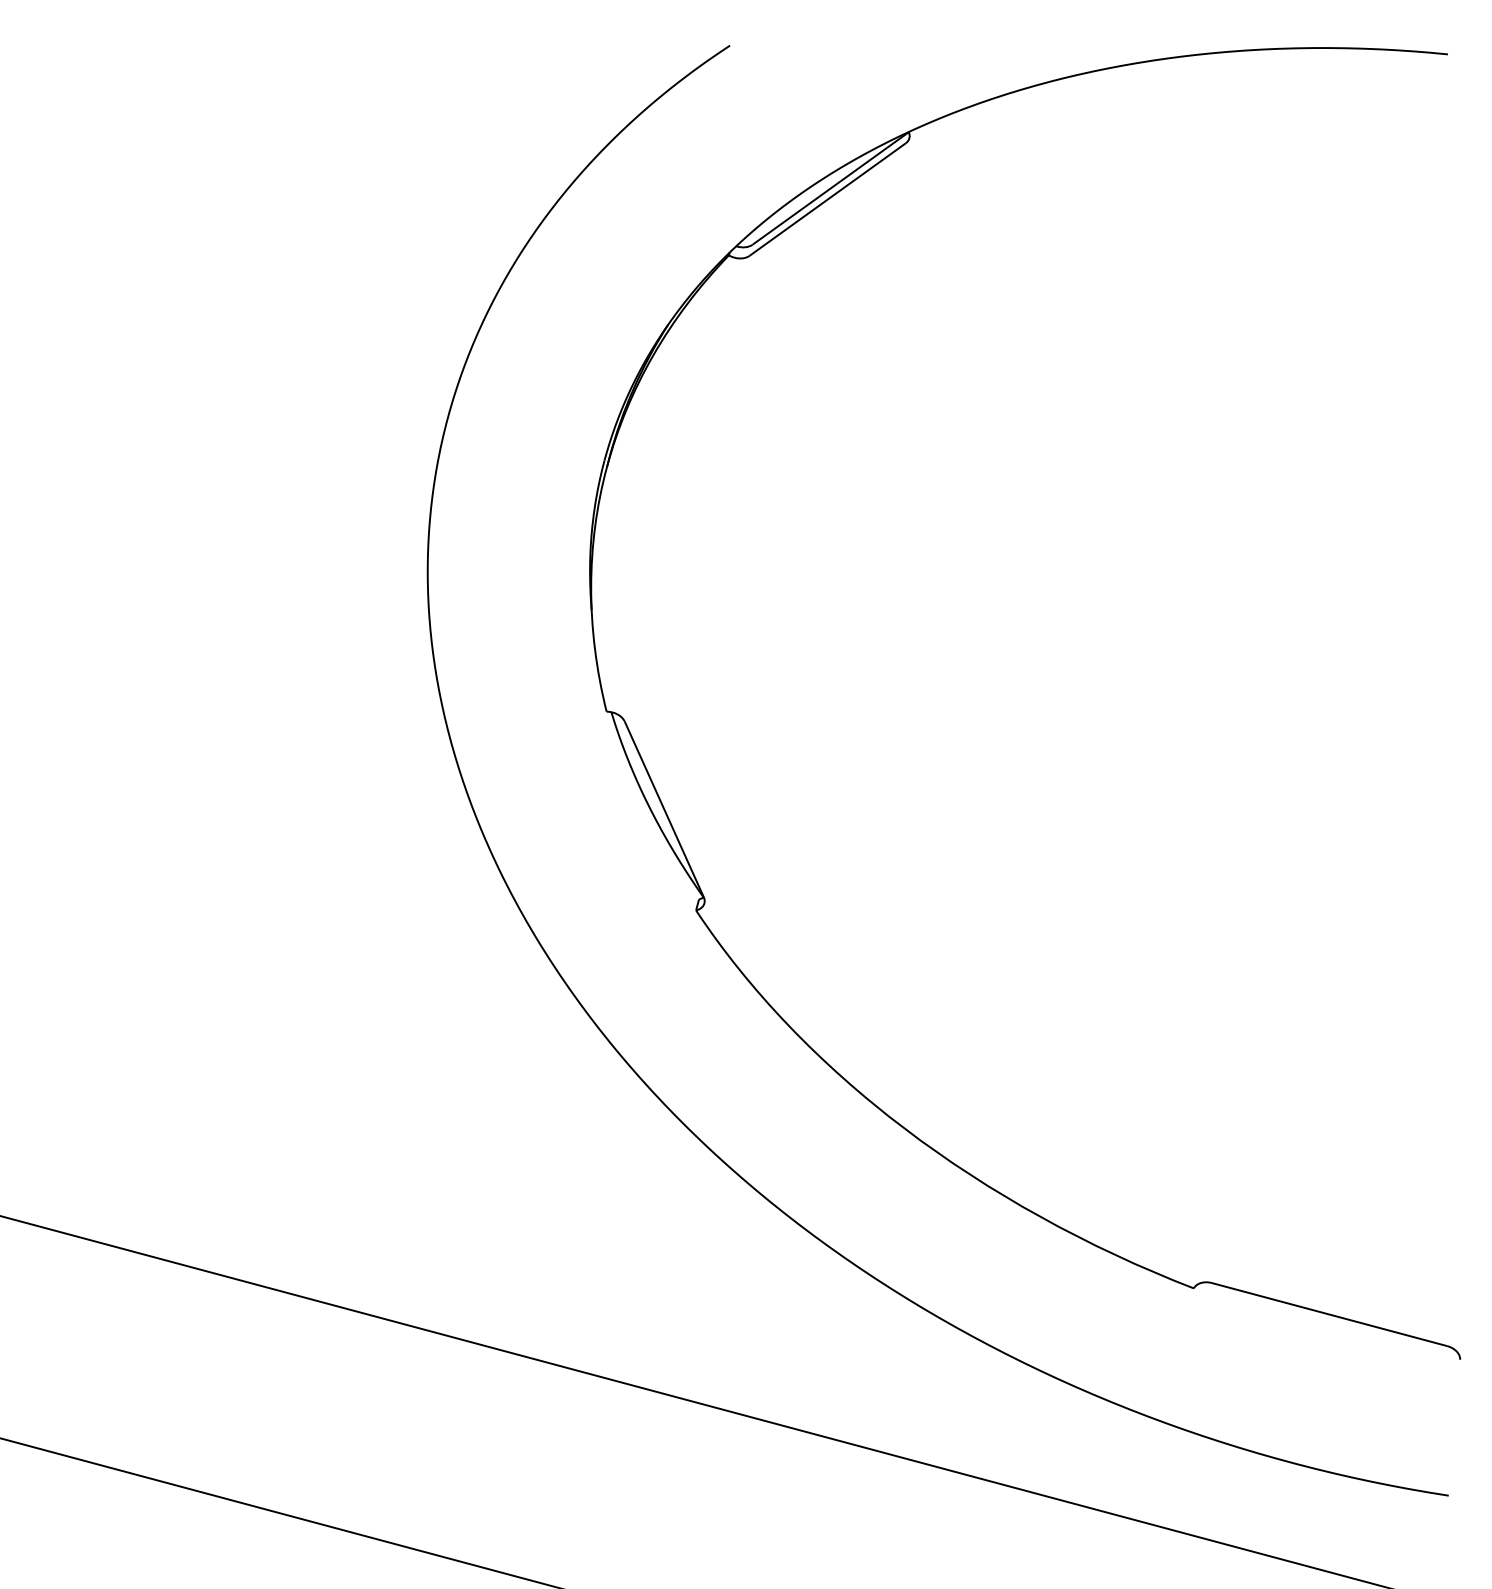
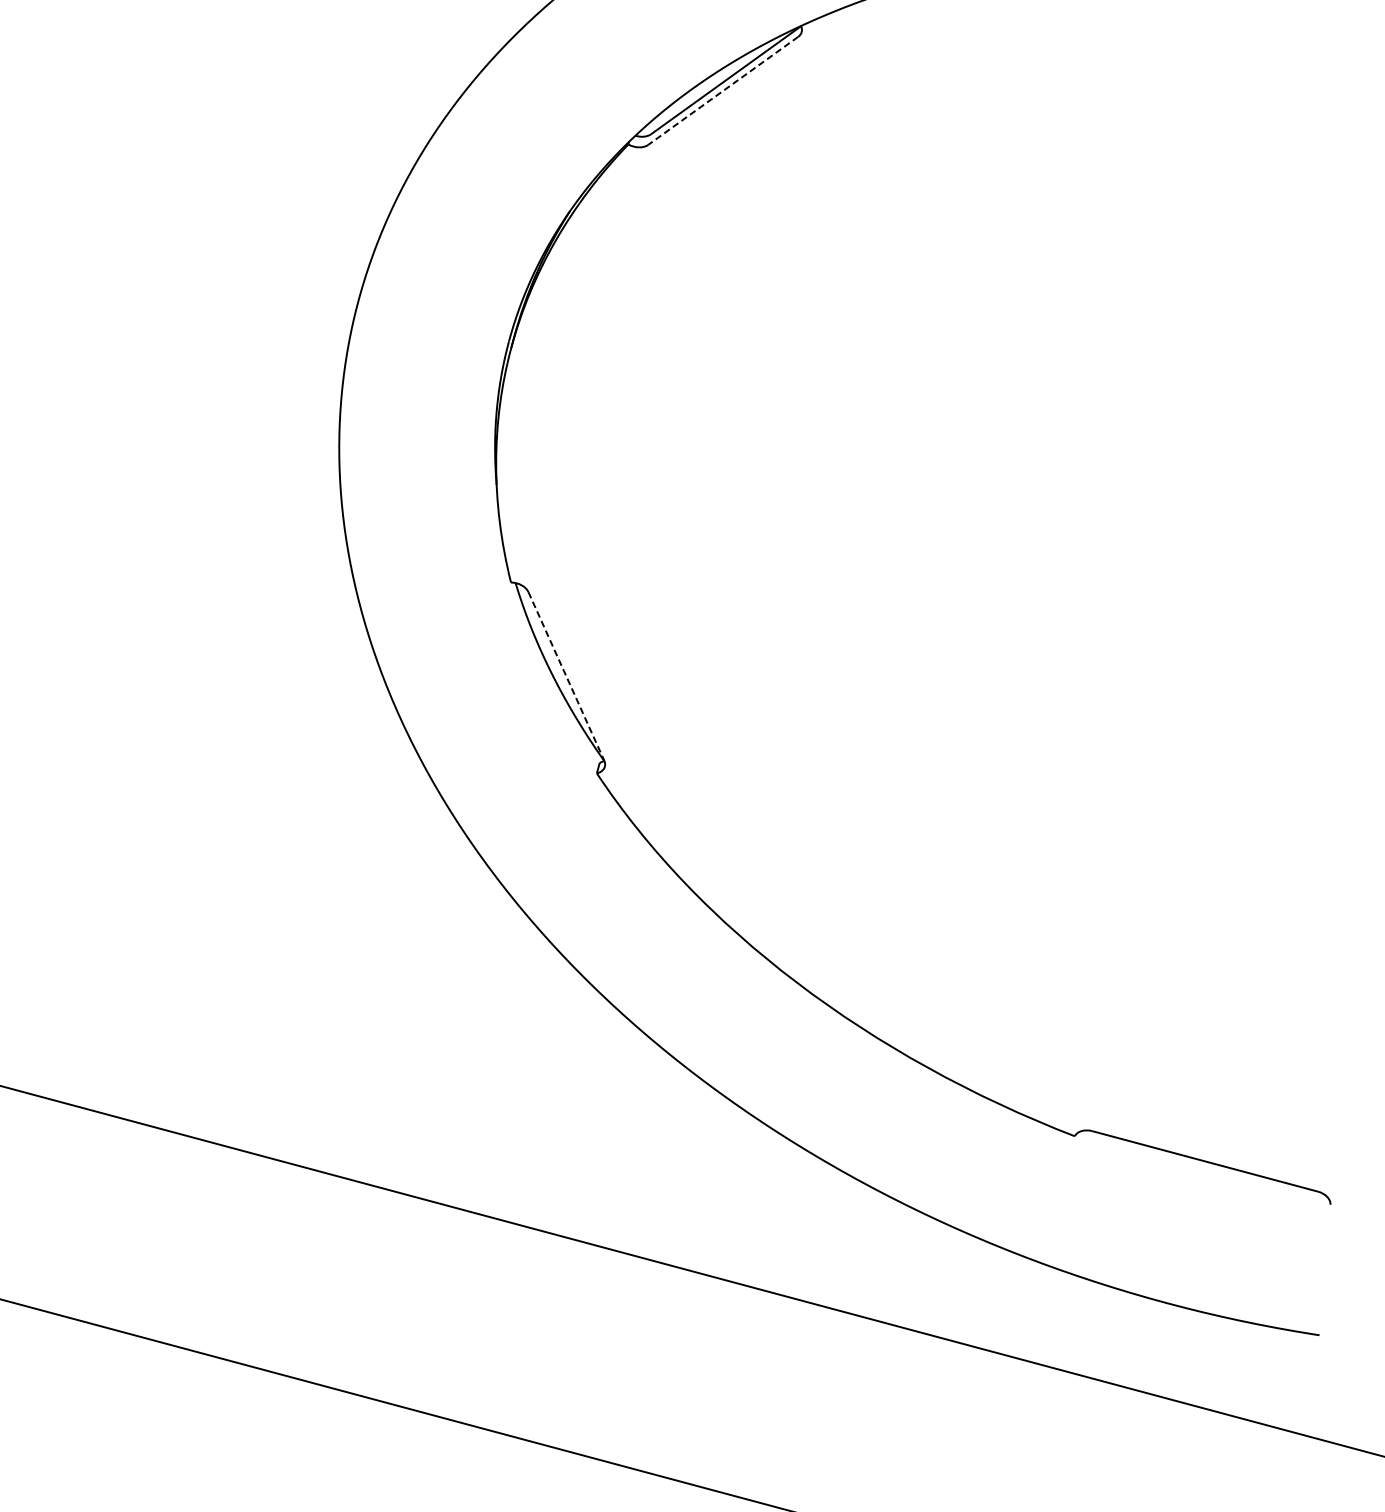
line: (827, 199) -> (723, 90), solid -> dashed
line: (664, 809) -> (566, 676), solid -> dashed

